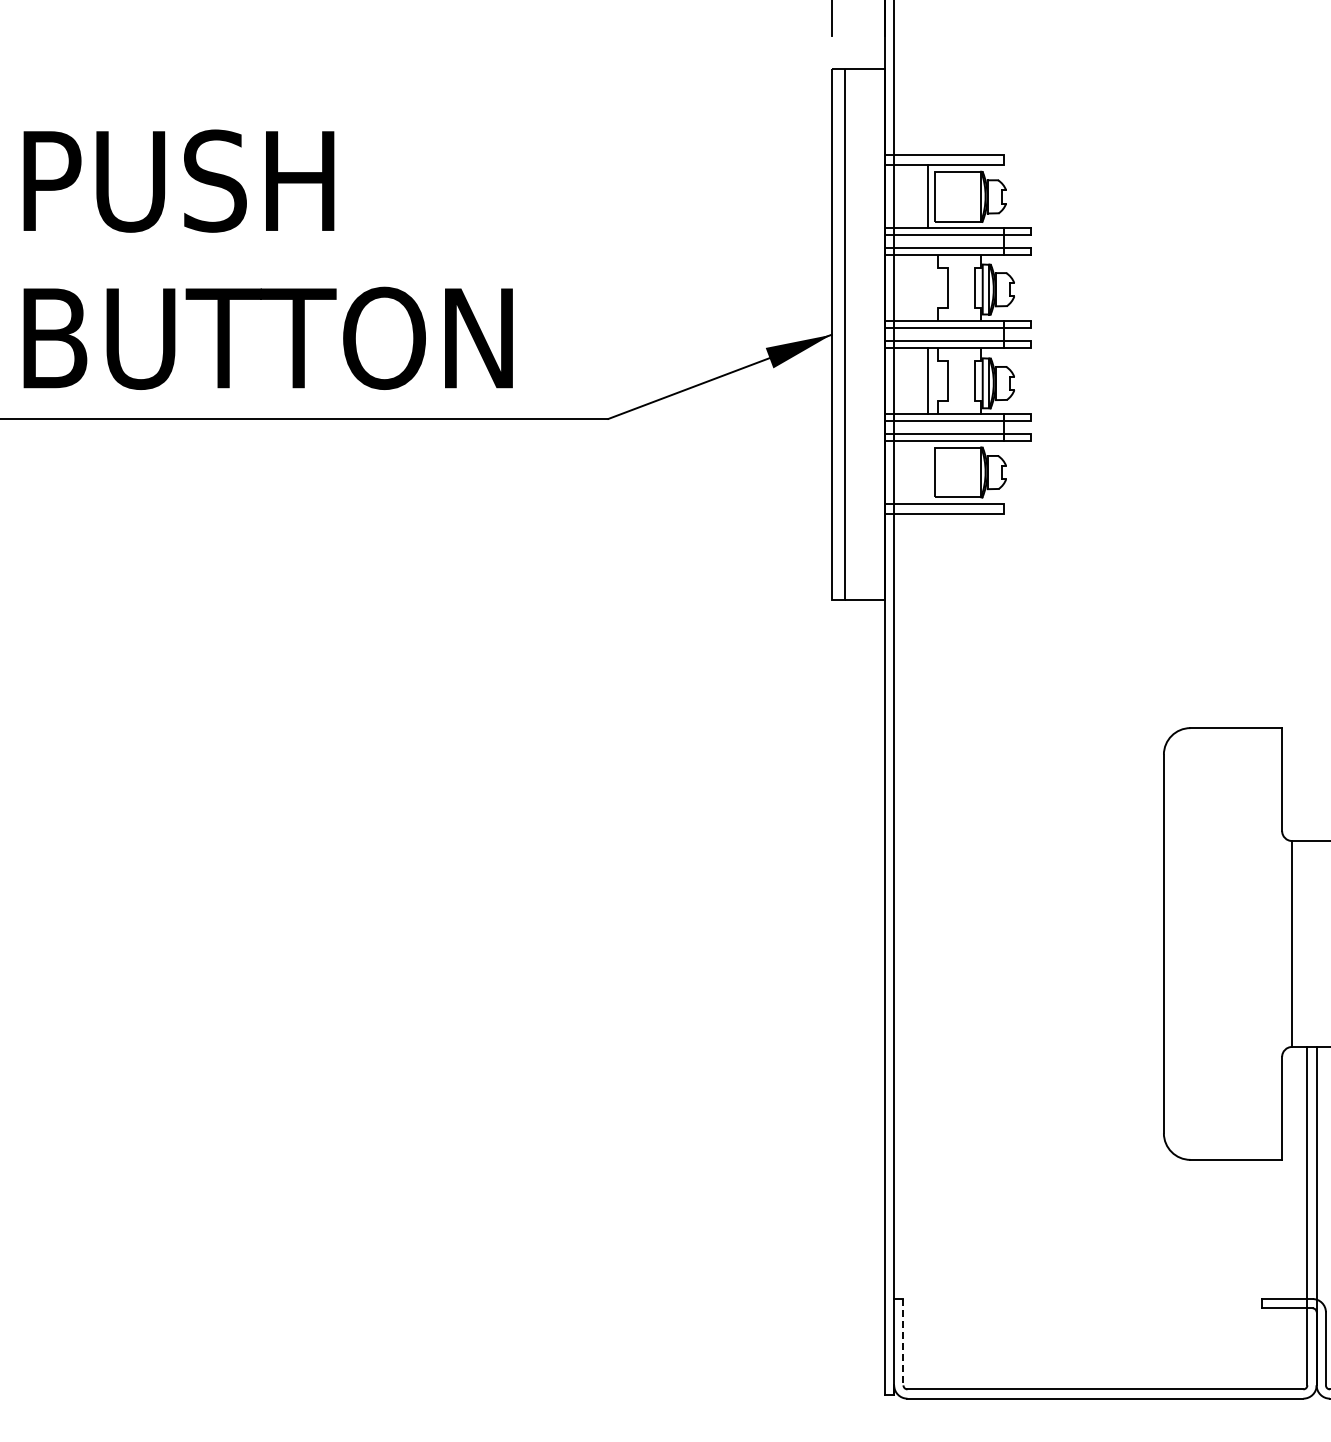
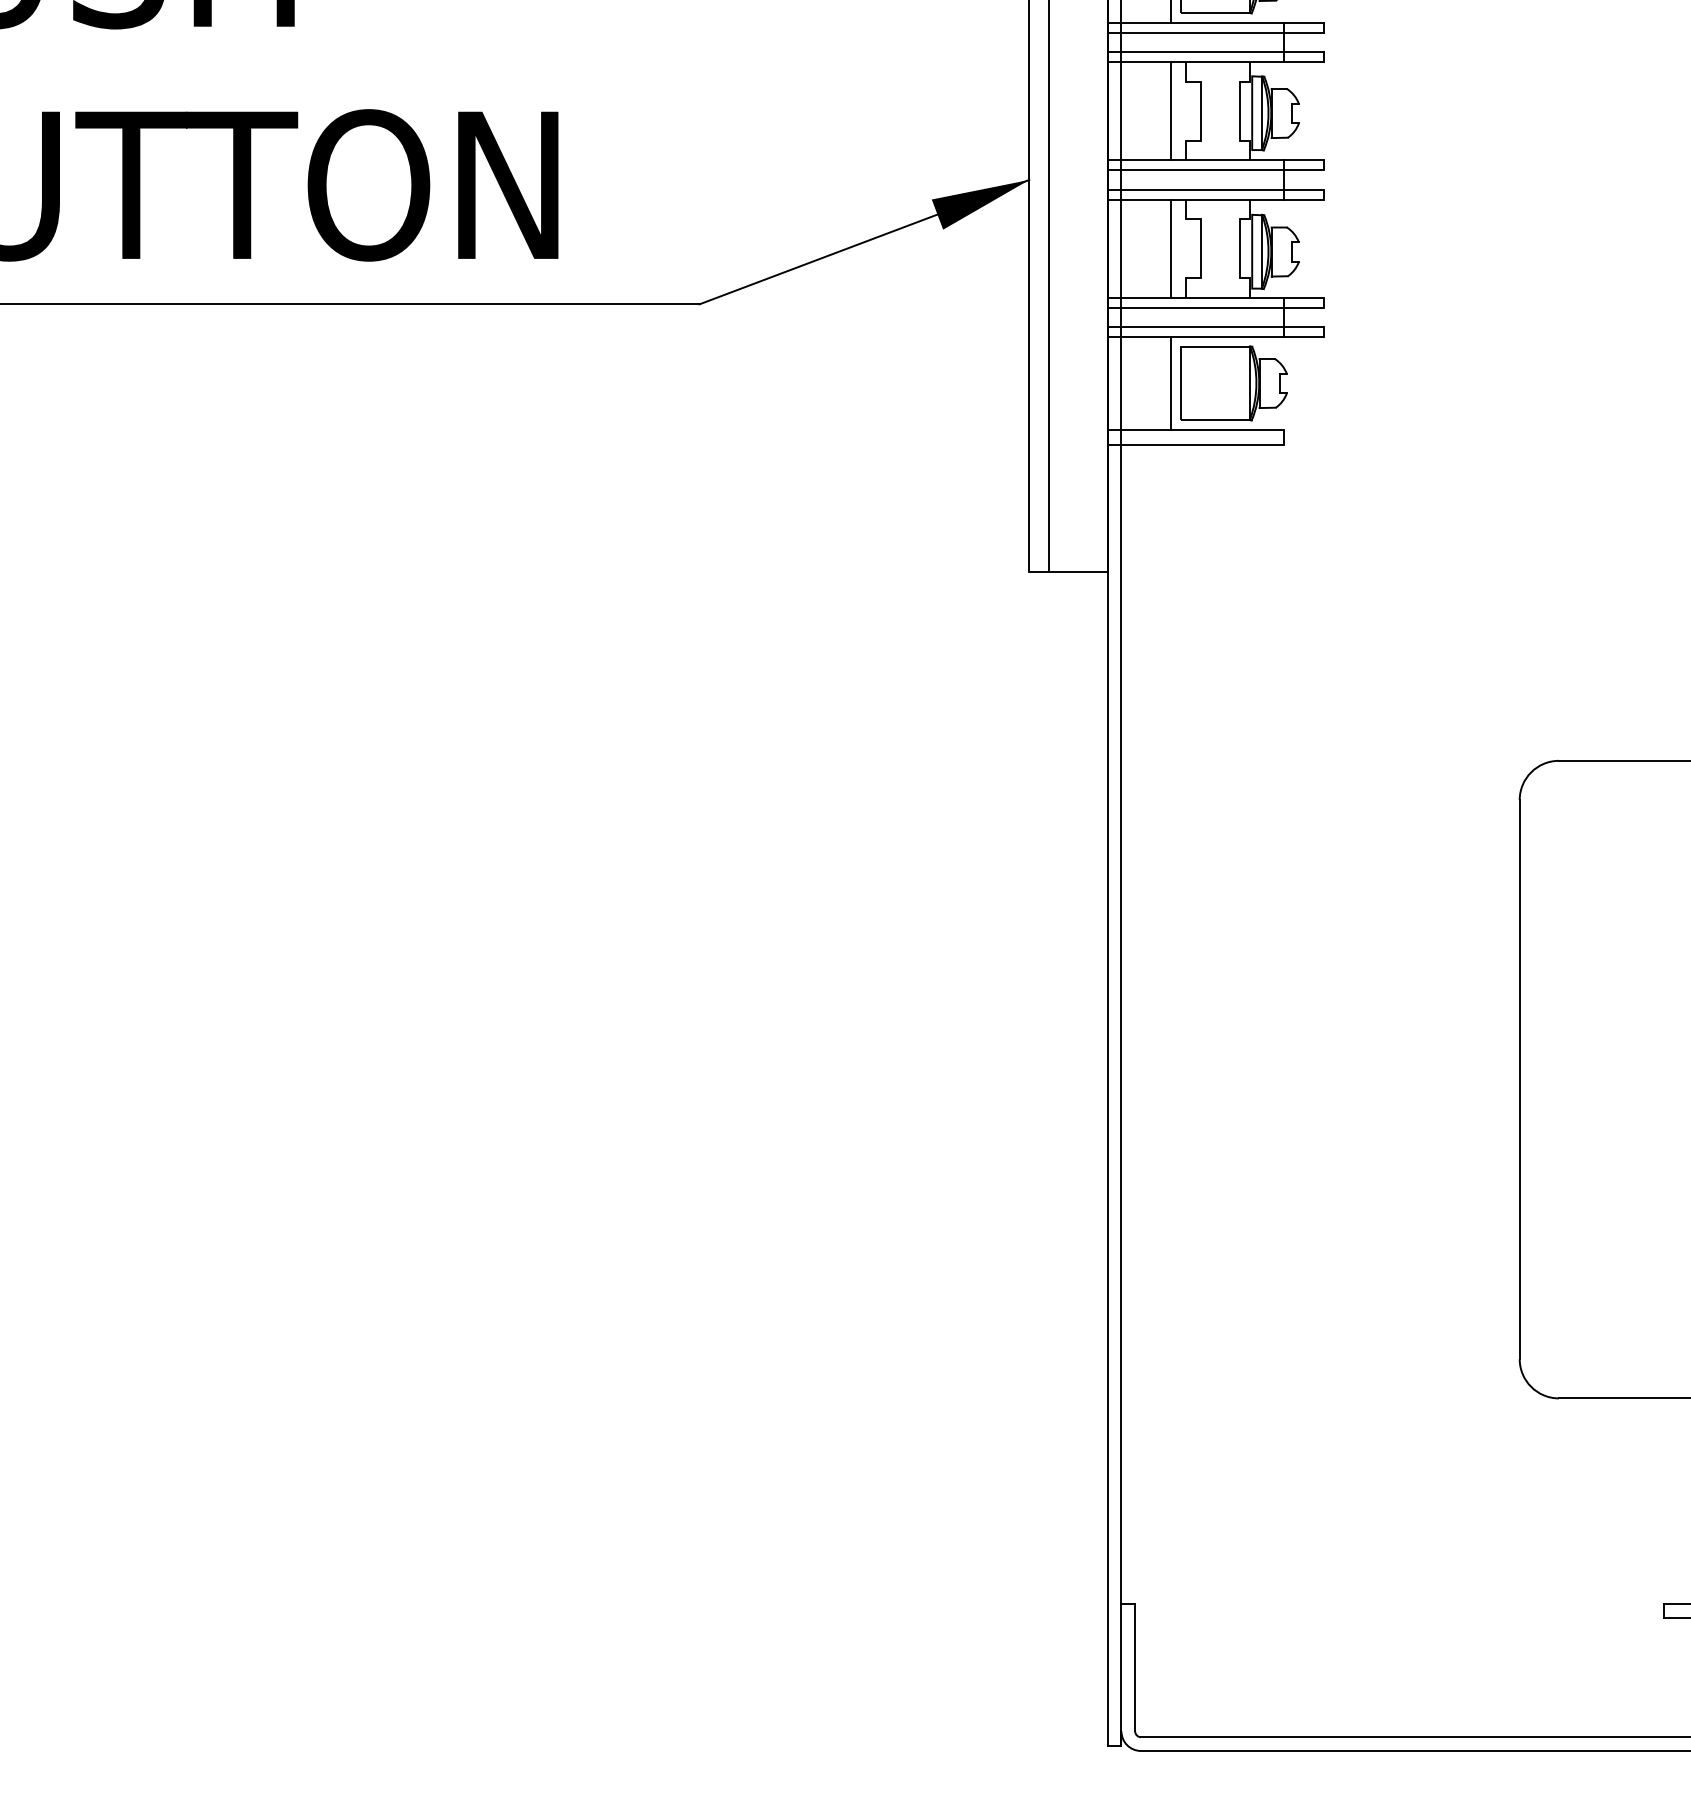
line: (928, 288) -> (1172, 111), added
line: (928, 472) -> (1172, 383), added
line: (903, 1342) -> (1135, 1668), dashed -> solid

